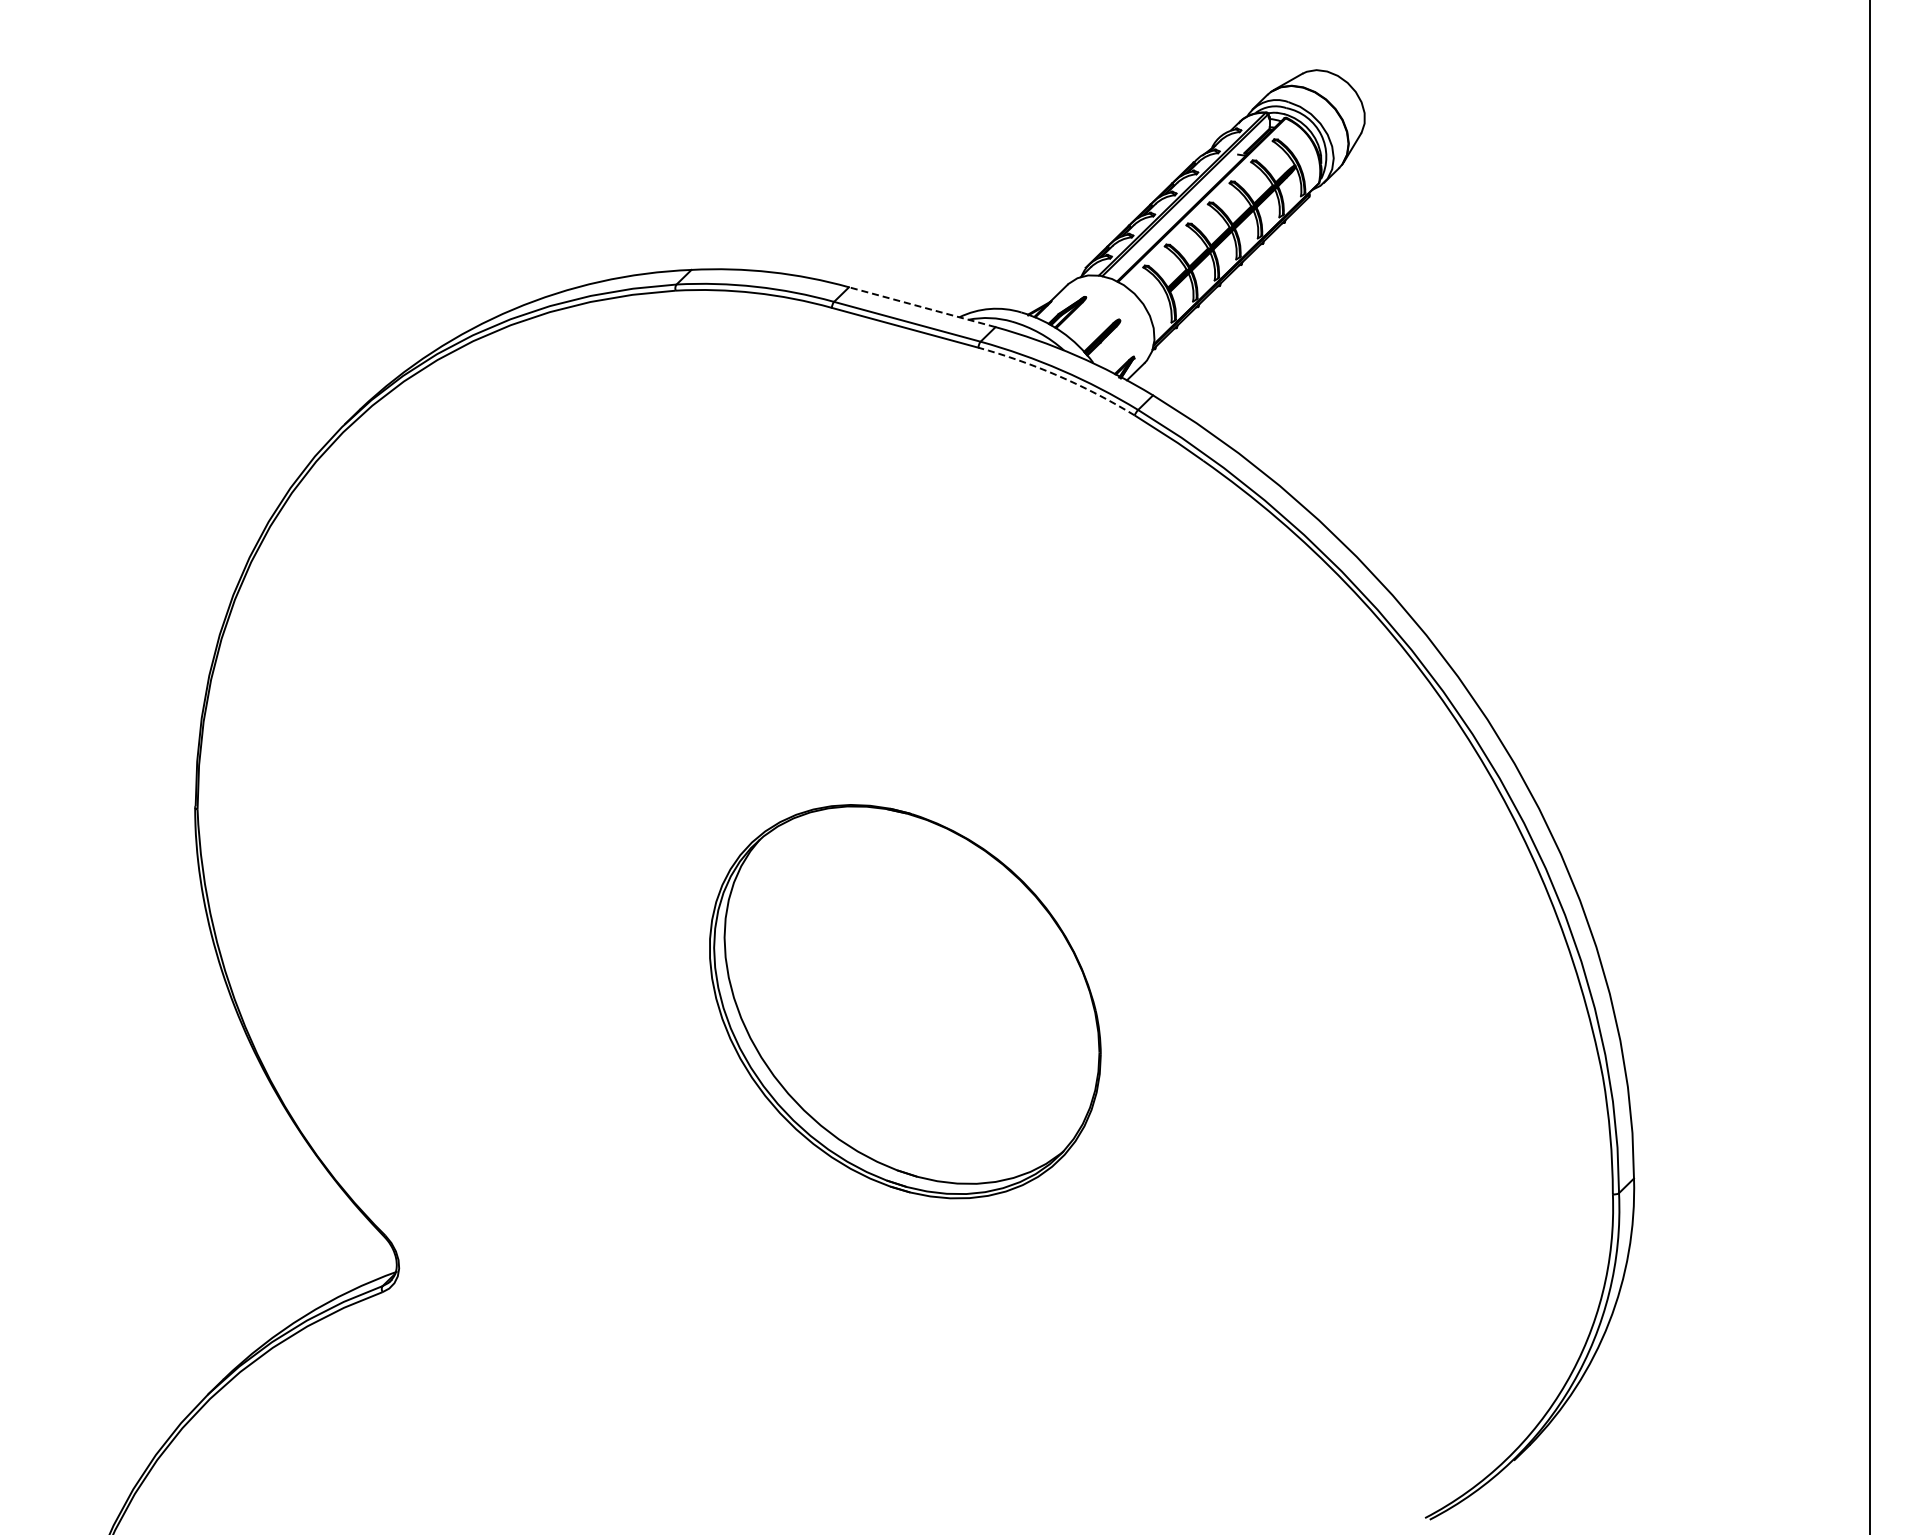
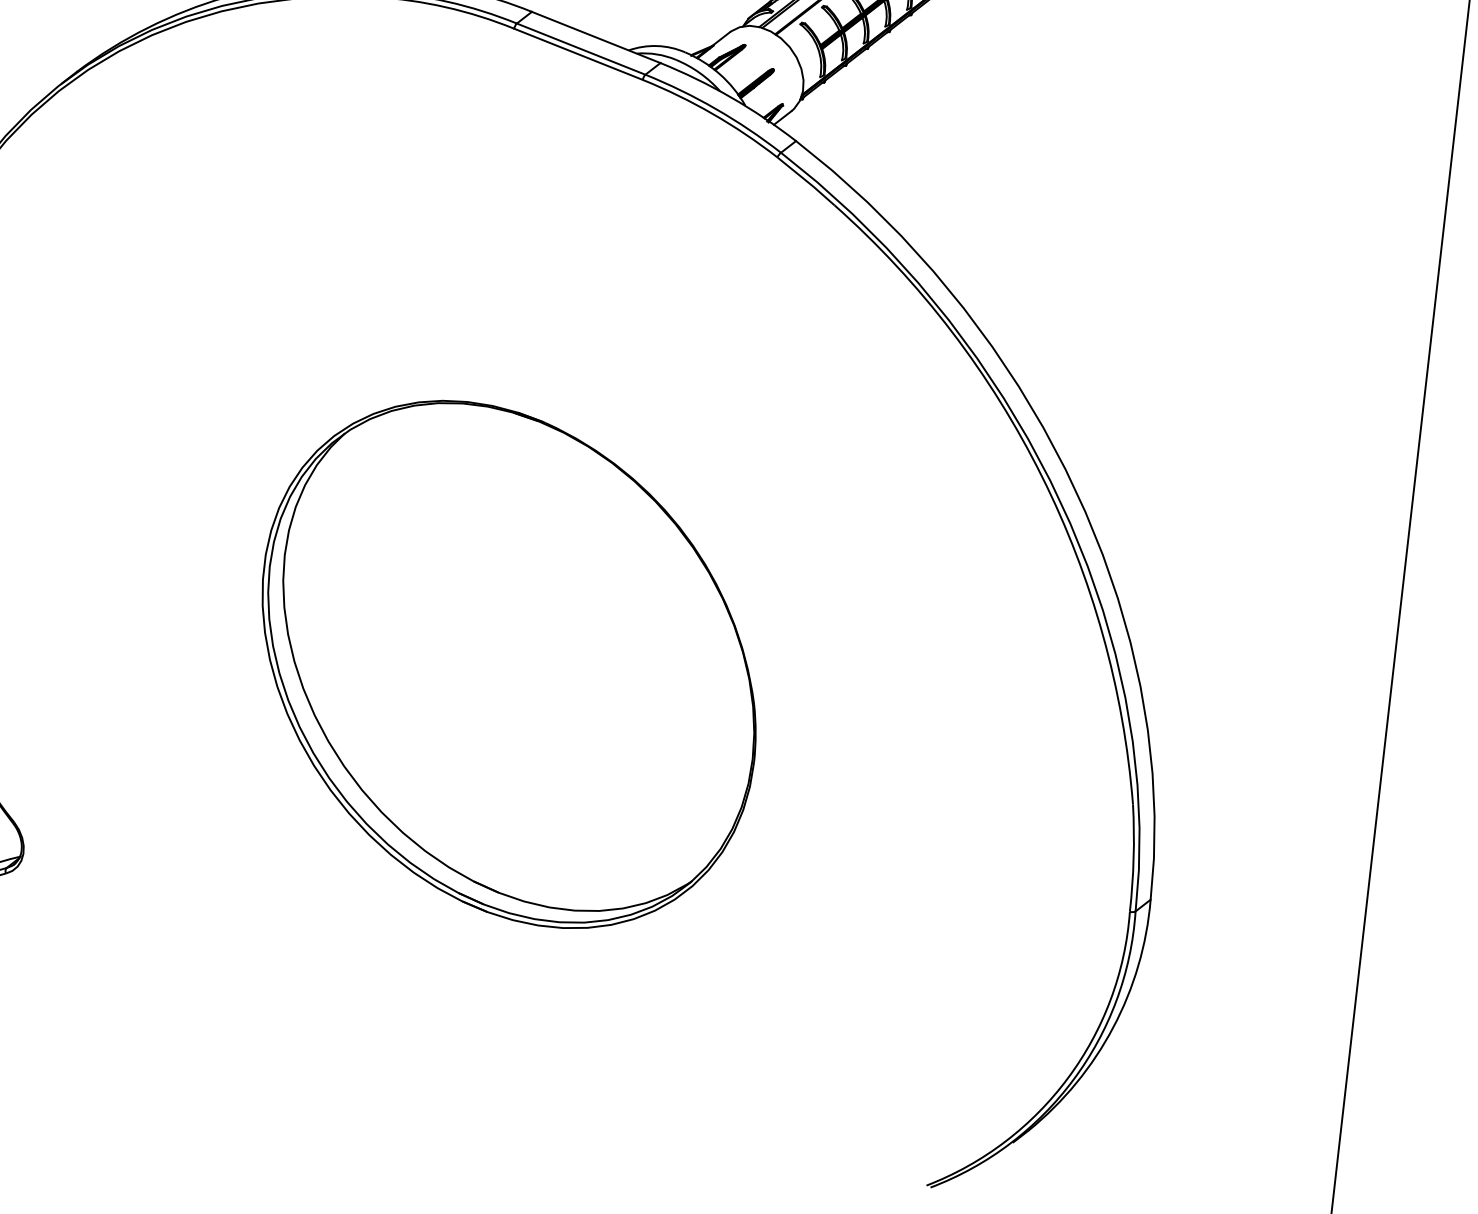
line: (922, 307) -> (596, 37), dashed -> solid
arc: (1058, 376) -> (712, 114), dashed -> solid
part: (905, 1001) -> (509, 664), size x1.43

